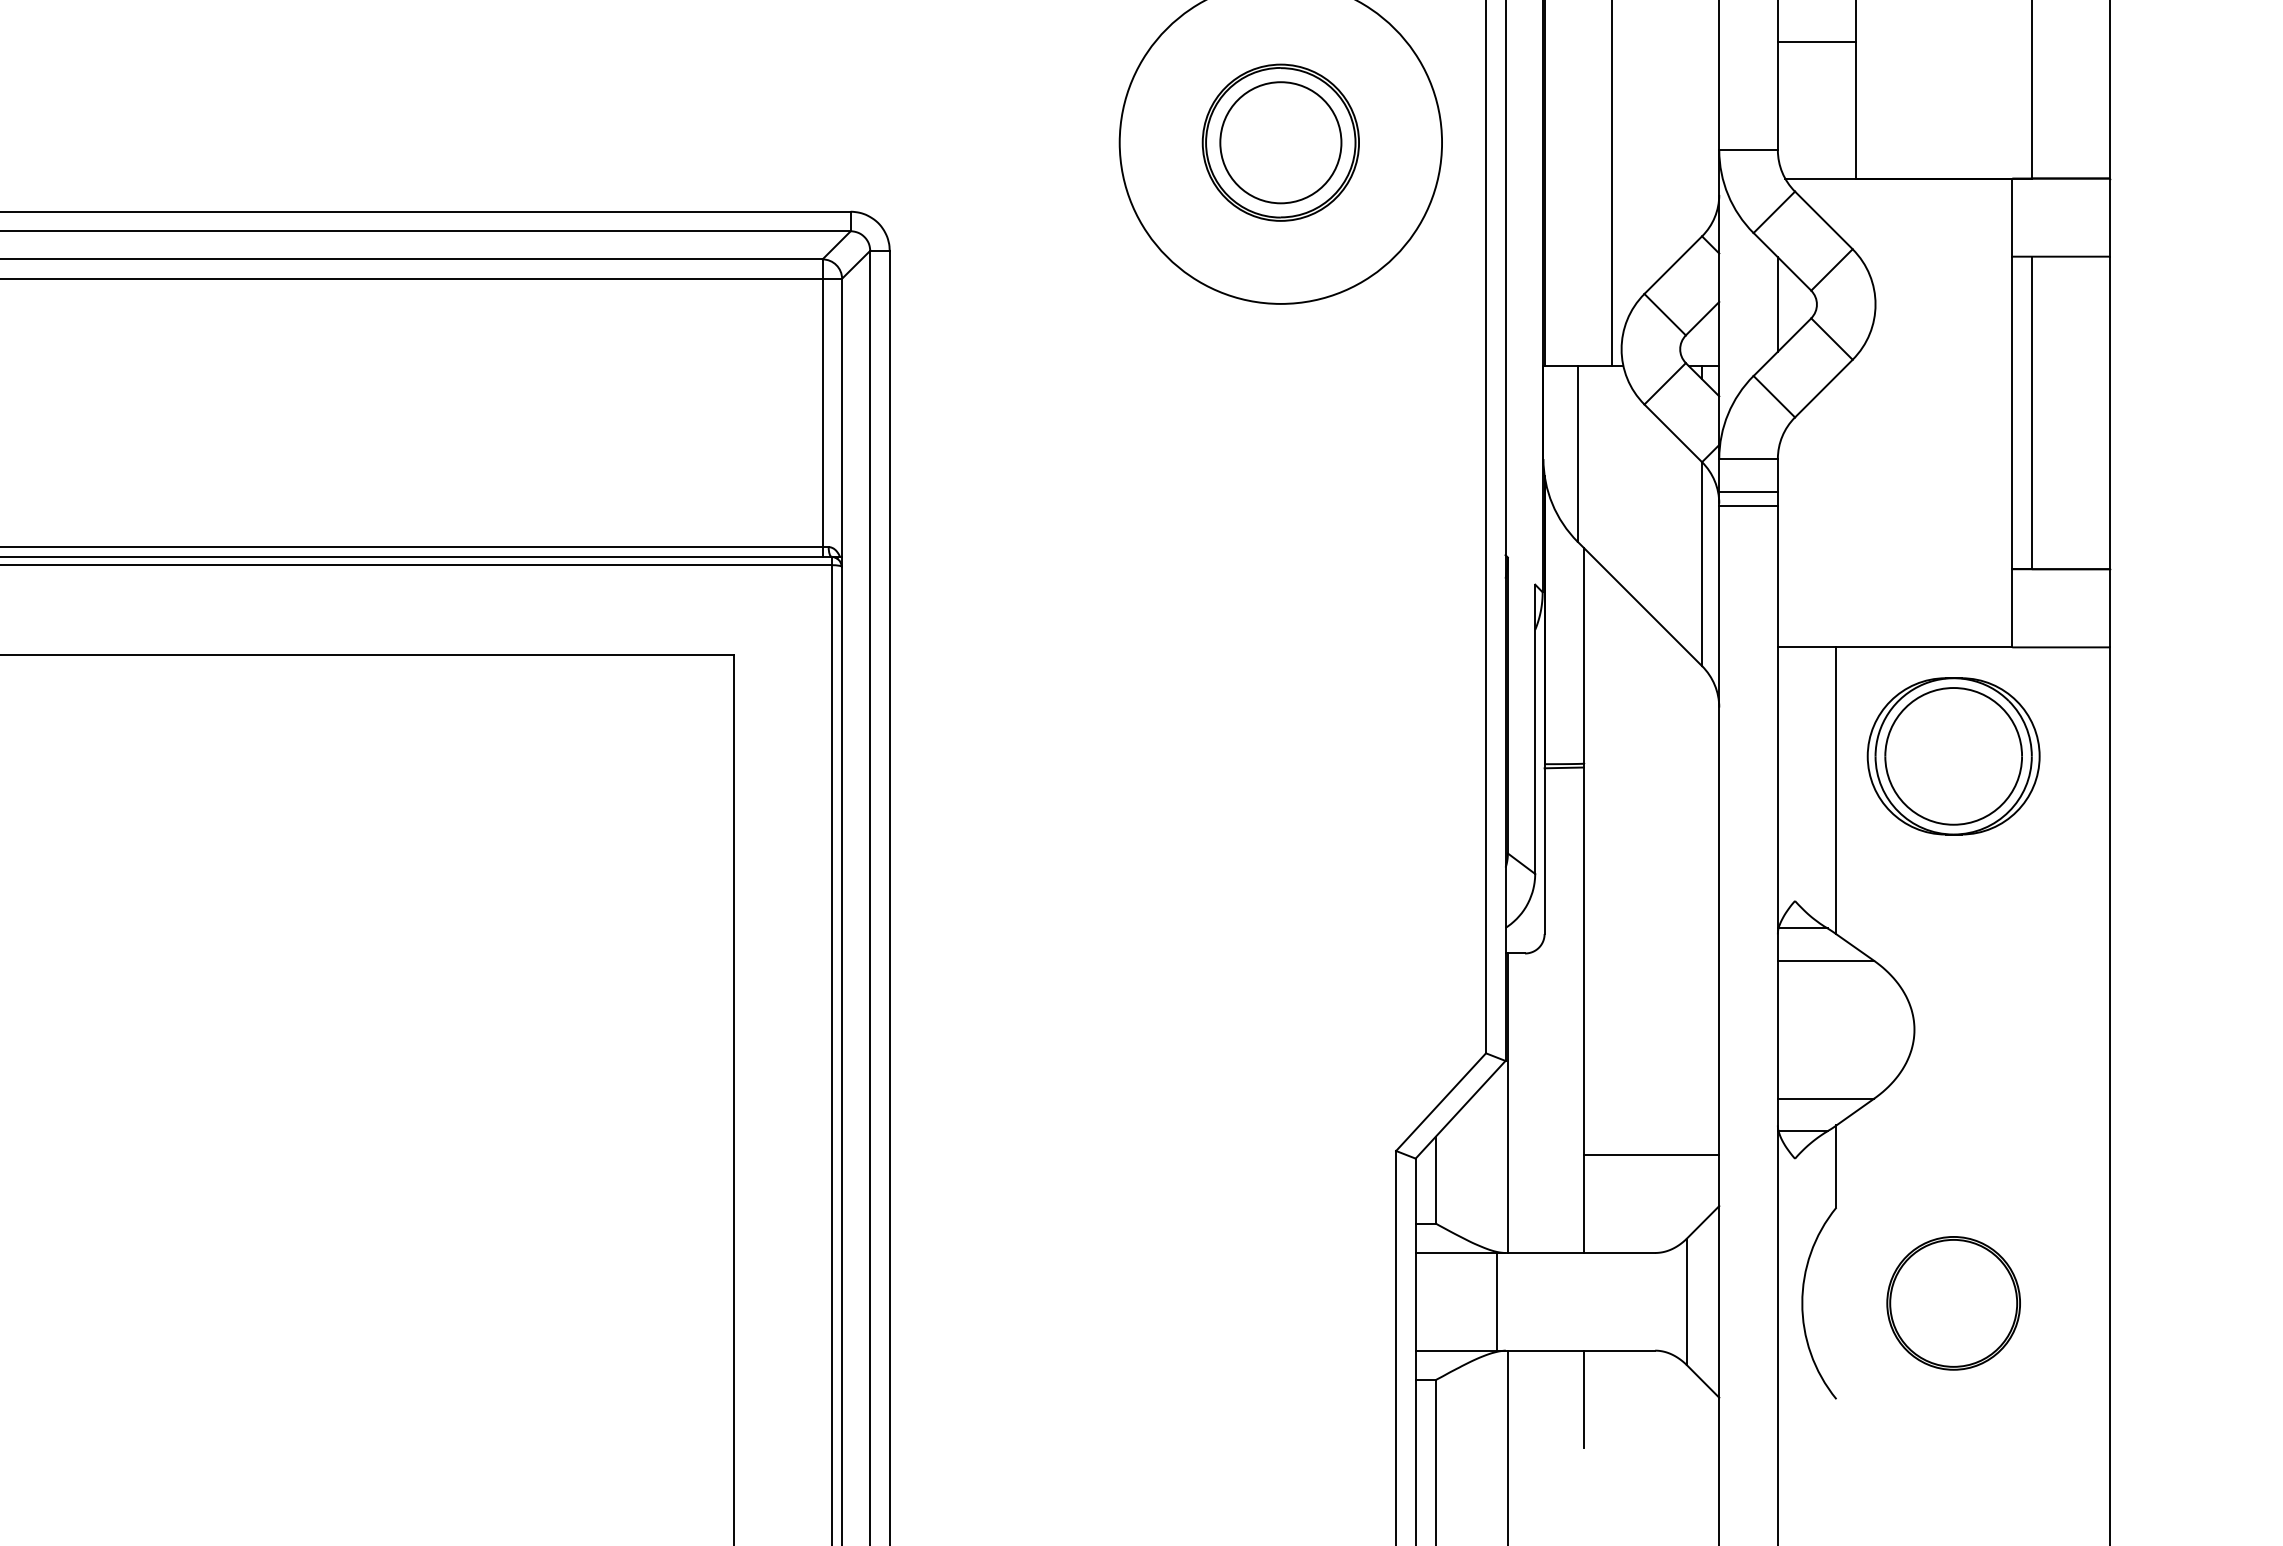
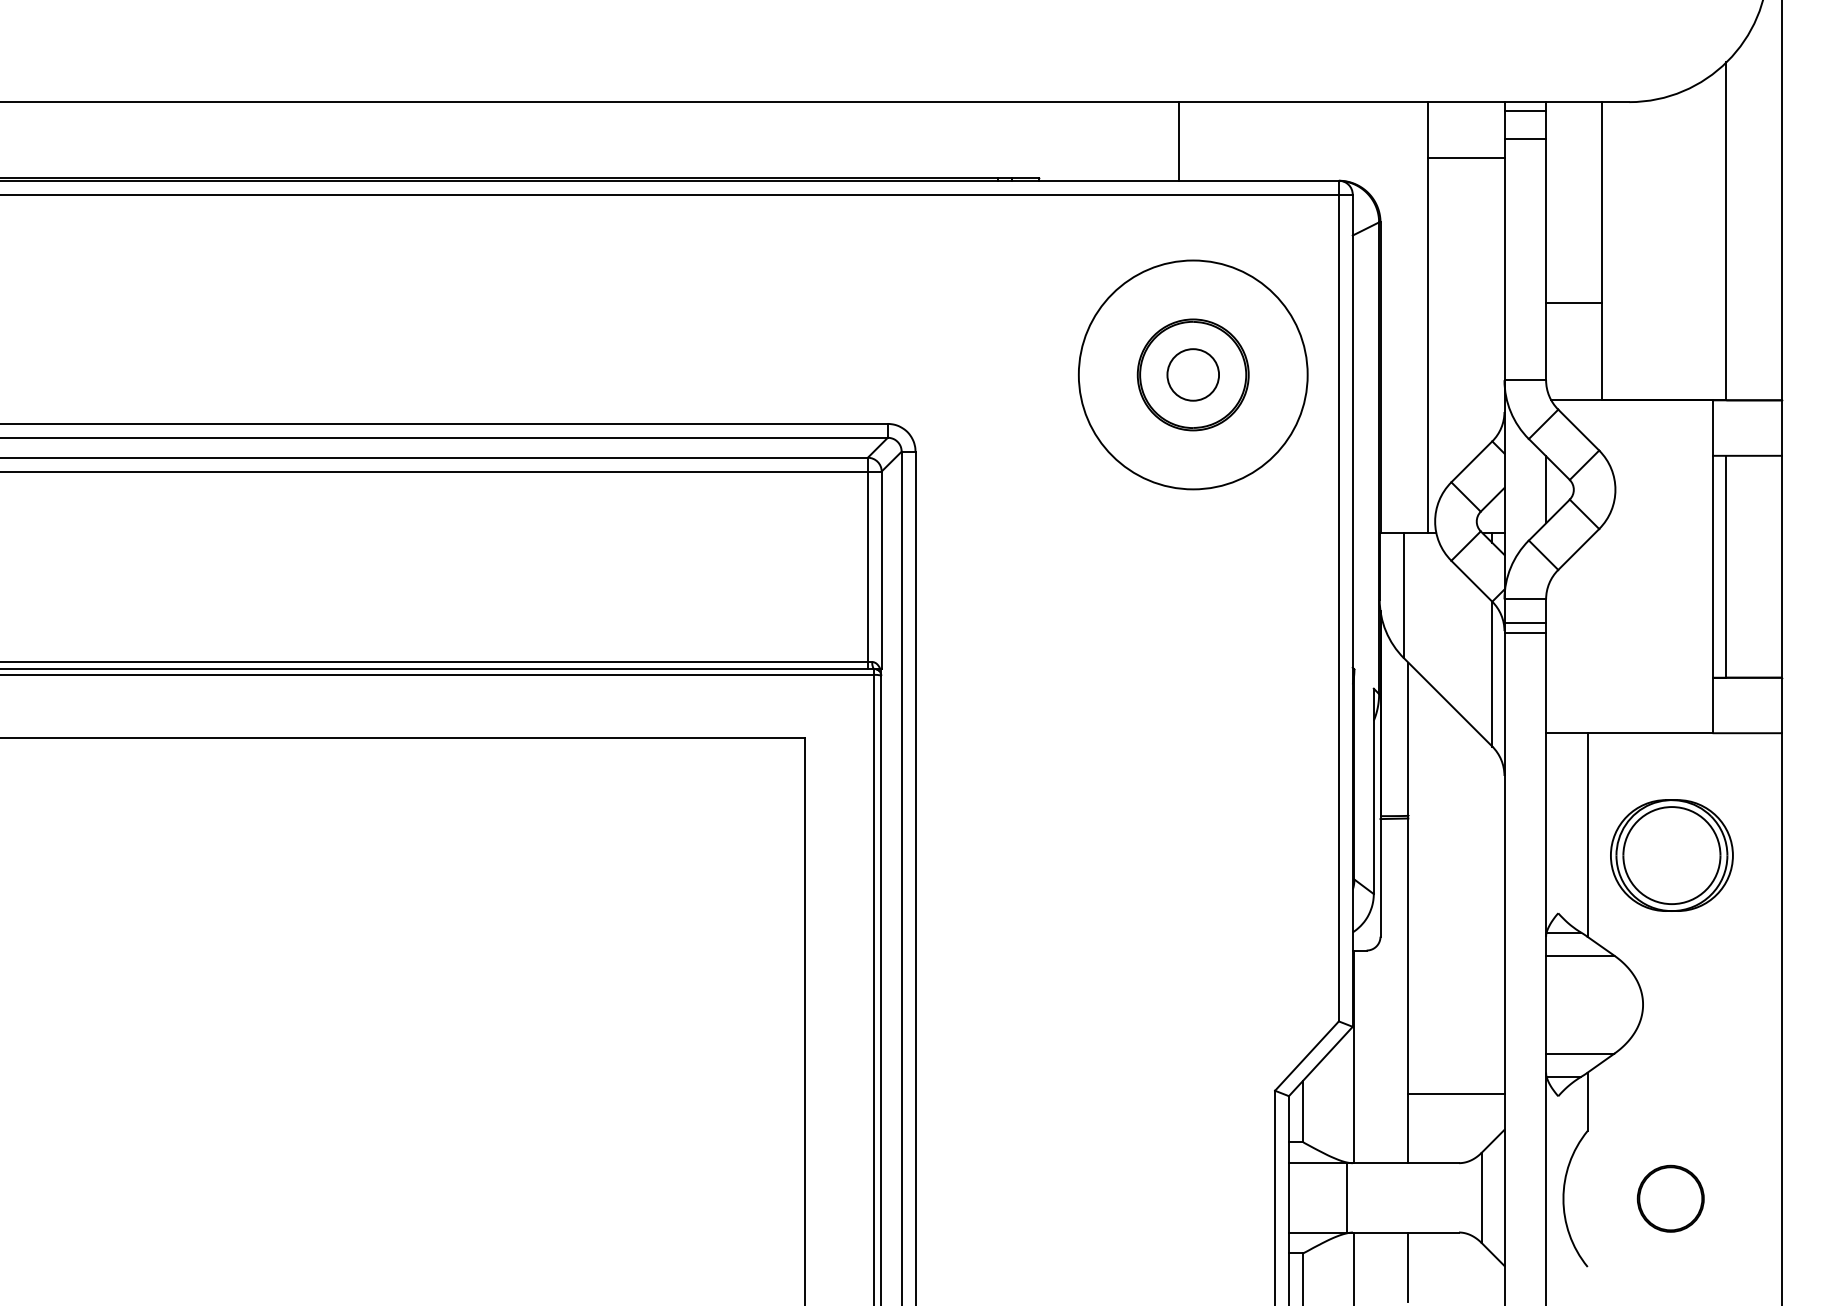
circle: (1281, 142) -> (1193, 374), size x0.6
part: (1953, 756) -> (1671, 855), moved
part: (1953, 1302) -> (1670, 1198), size x0.7

